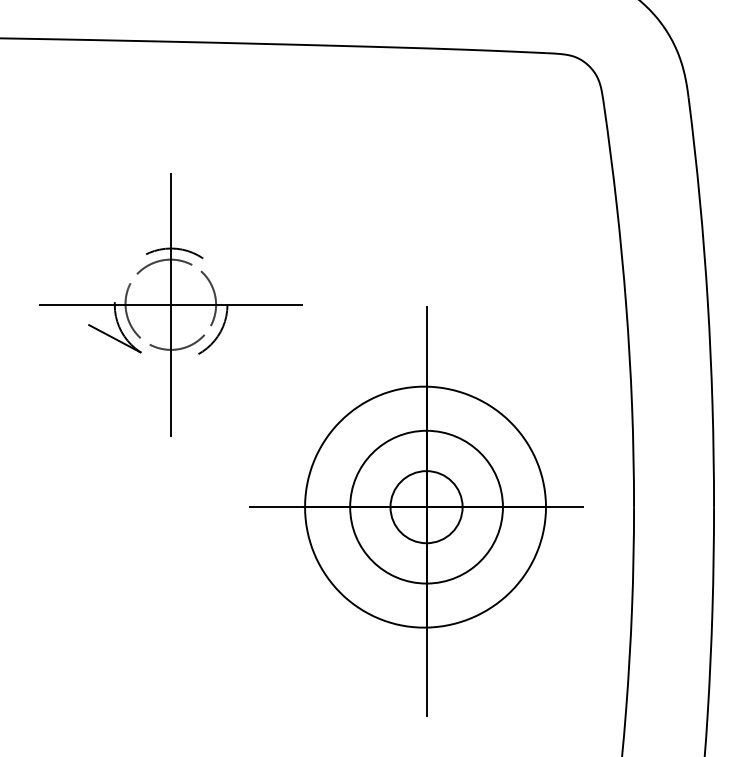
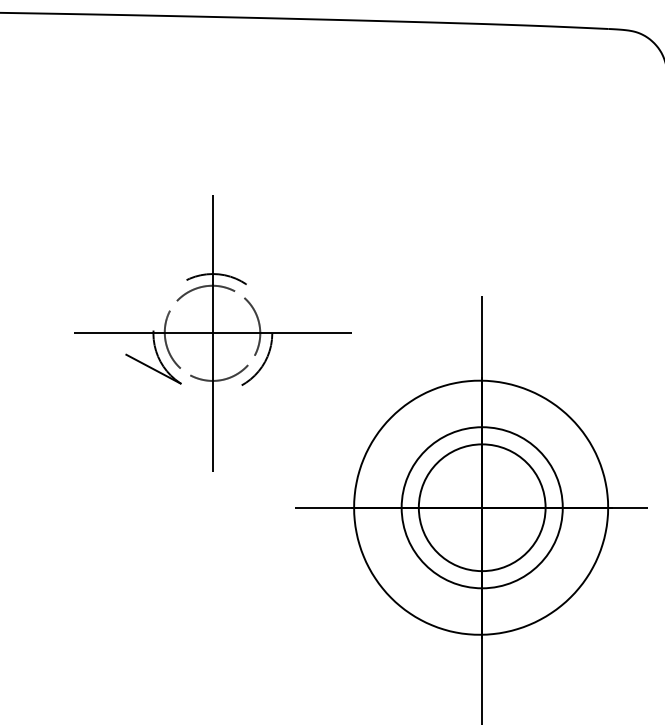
part: (170, 304) -> (212, 333), moved
circle: (426, 507) -> (482, 508), size x1.67

